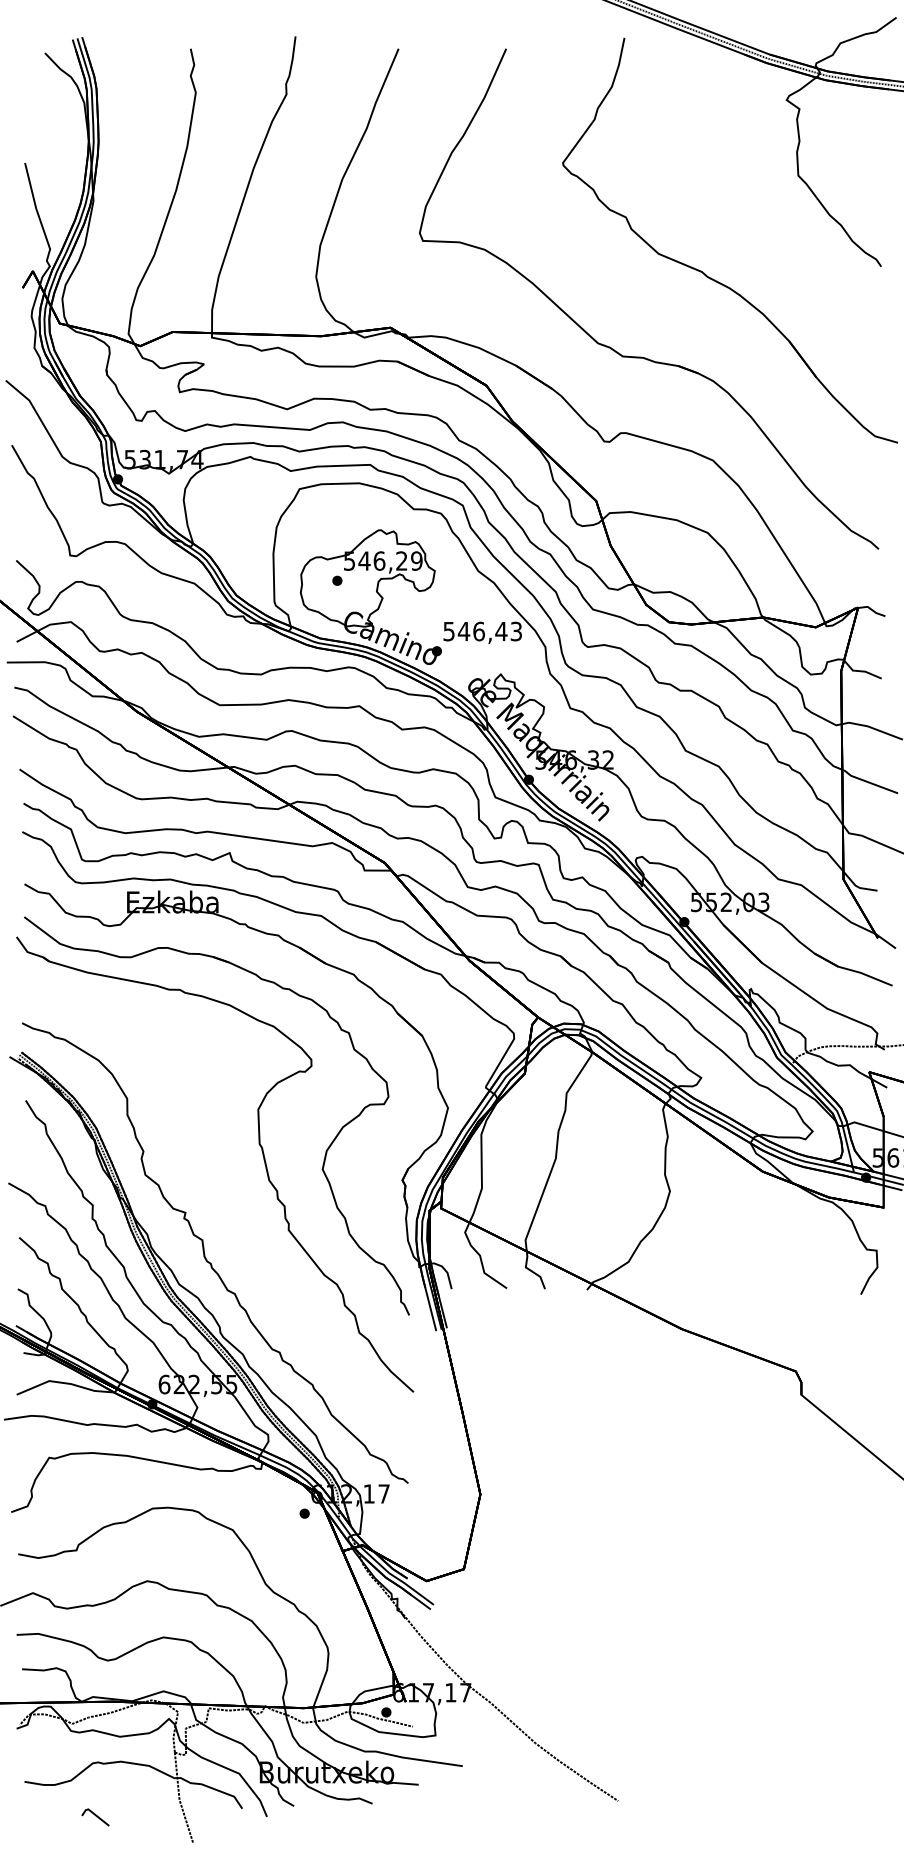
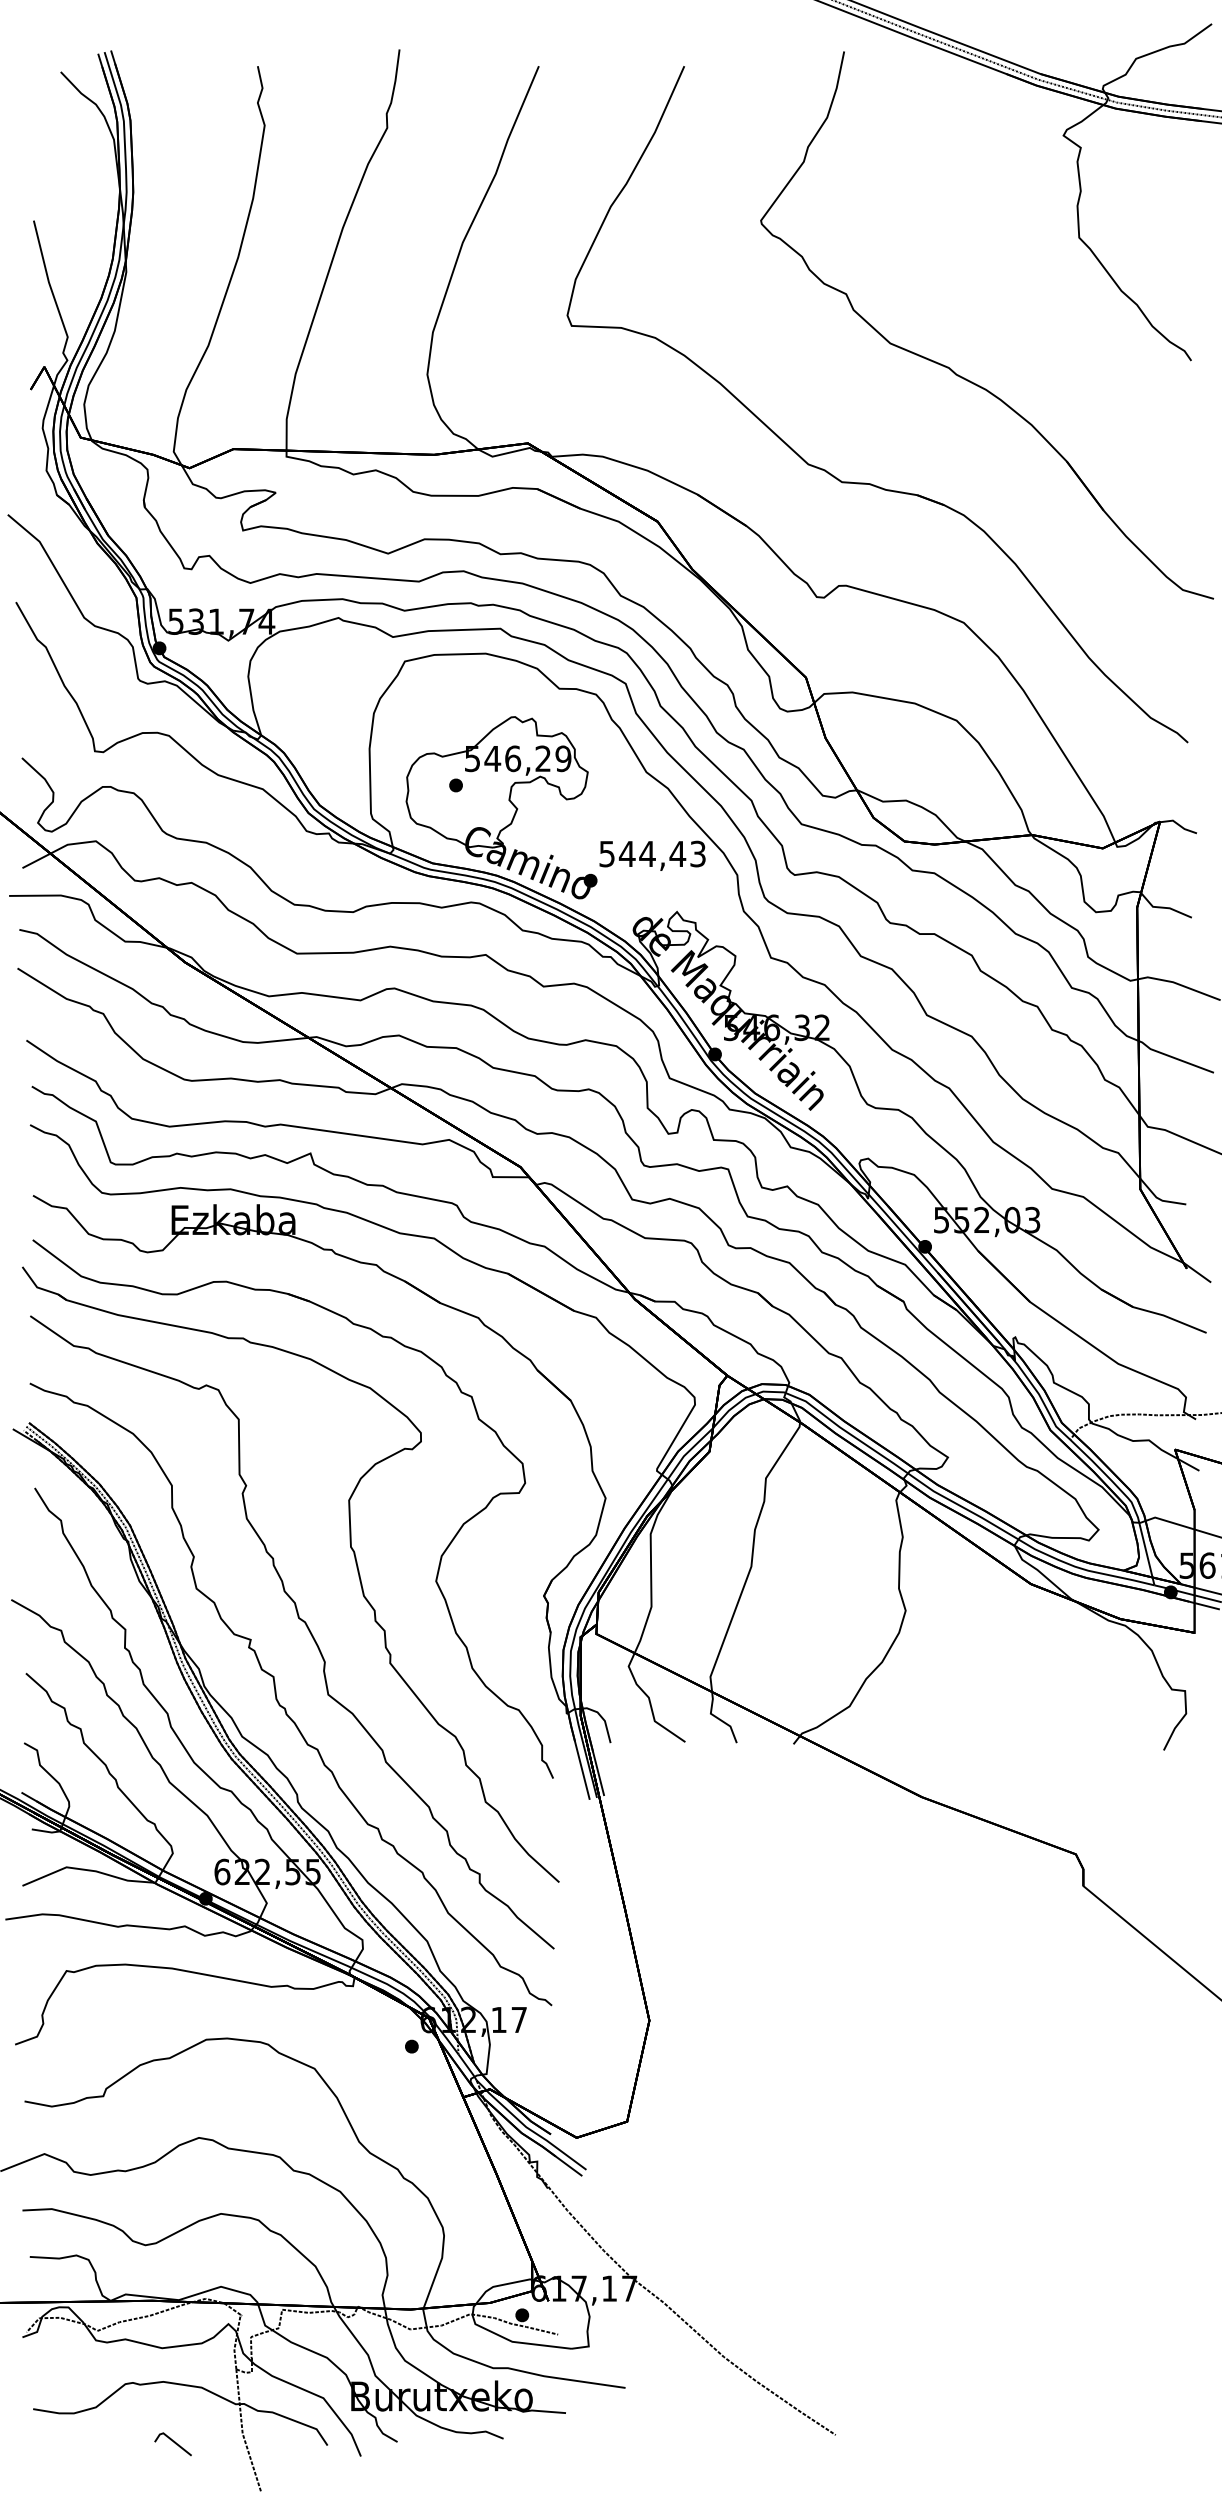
text: (478, 631) -> (647, 853), 546,43 -> 544,43
curve: (222, 1198) -> (300, 1620), added
line: (95, 1816) -> (173, 2442), moved

